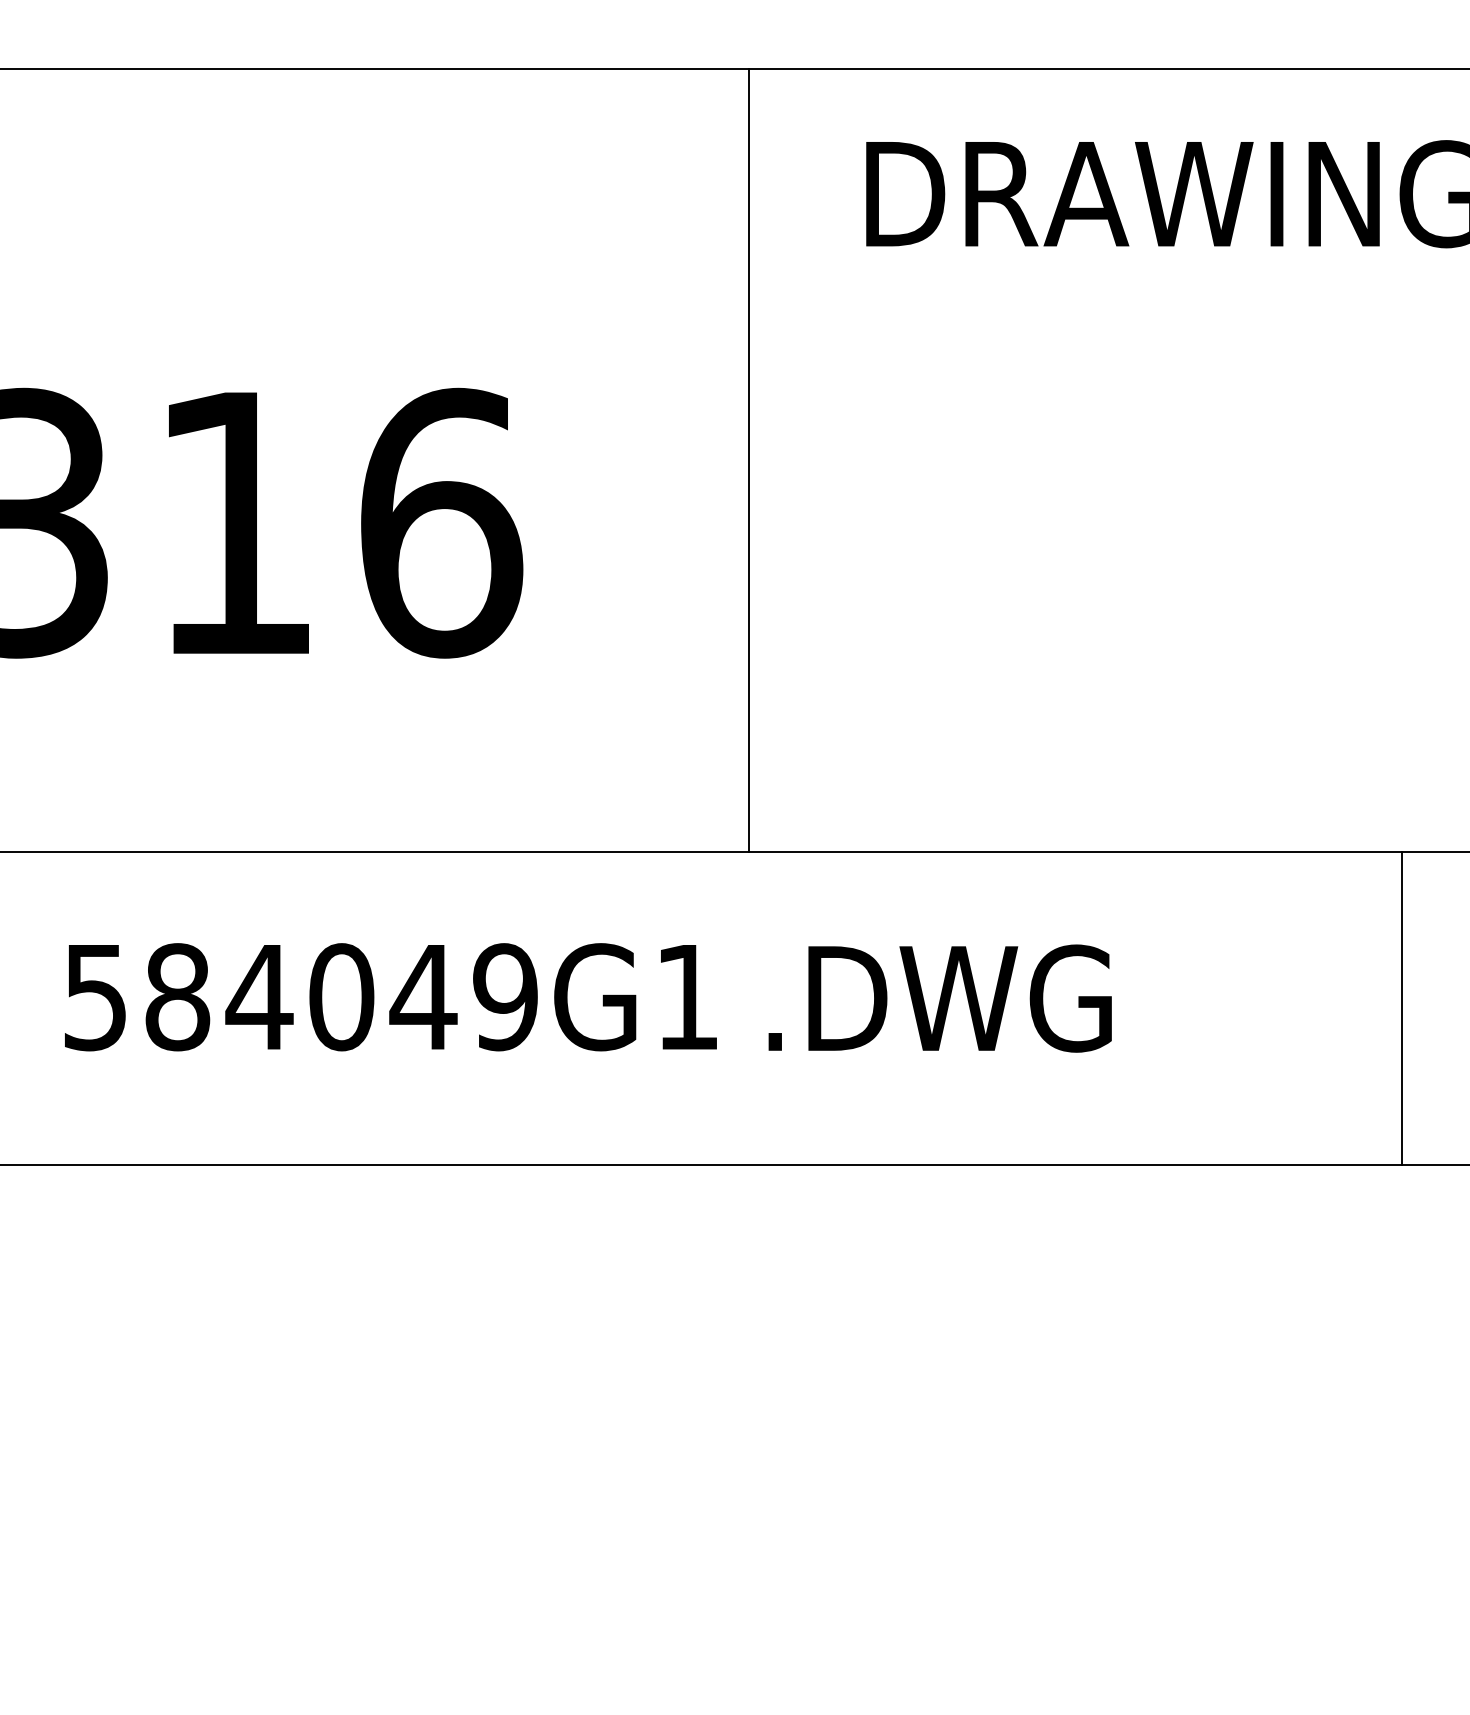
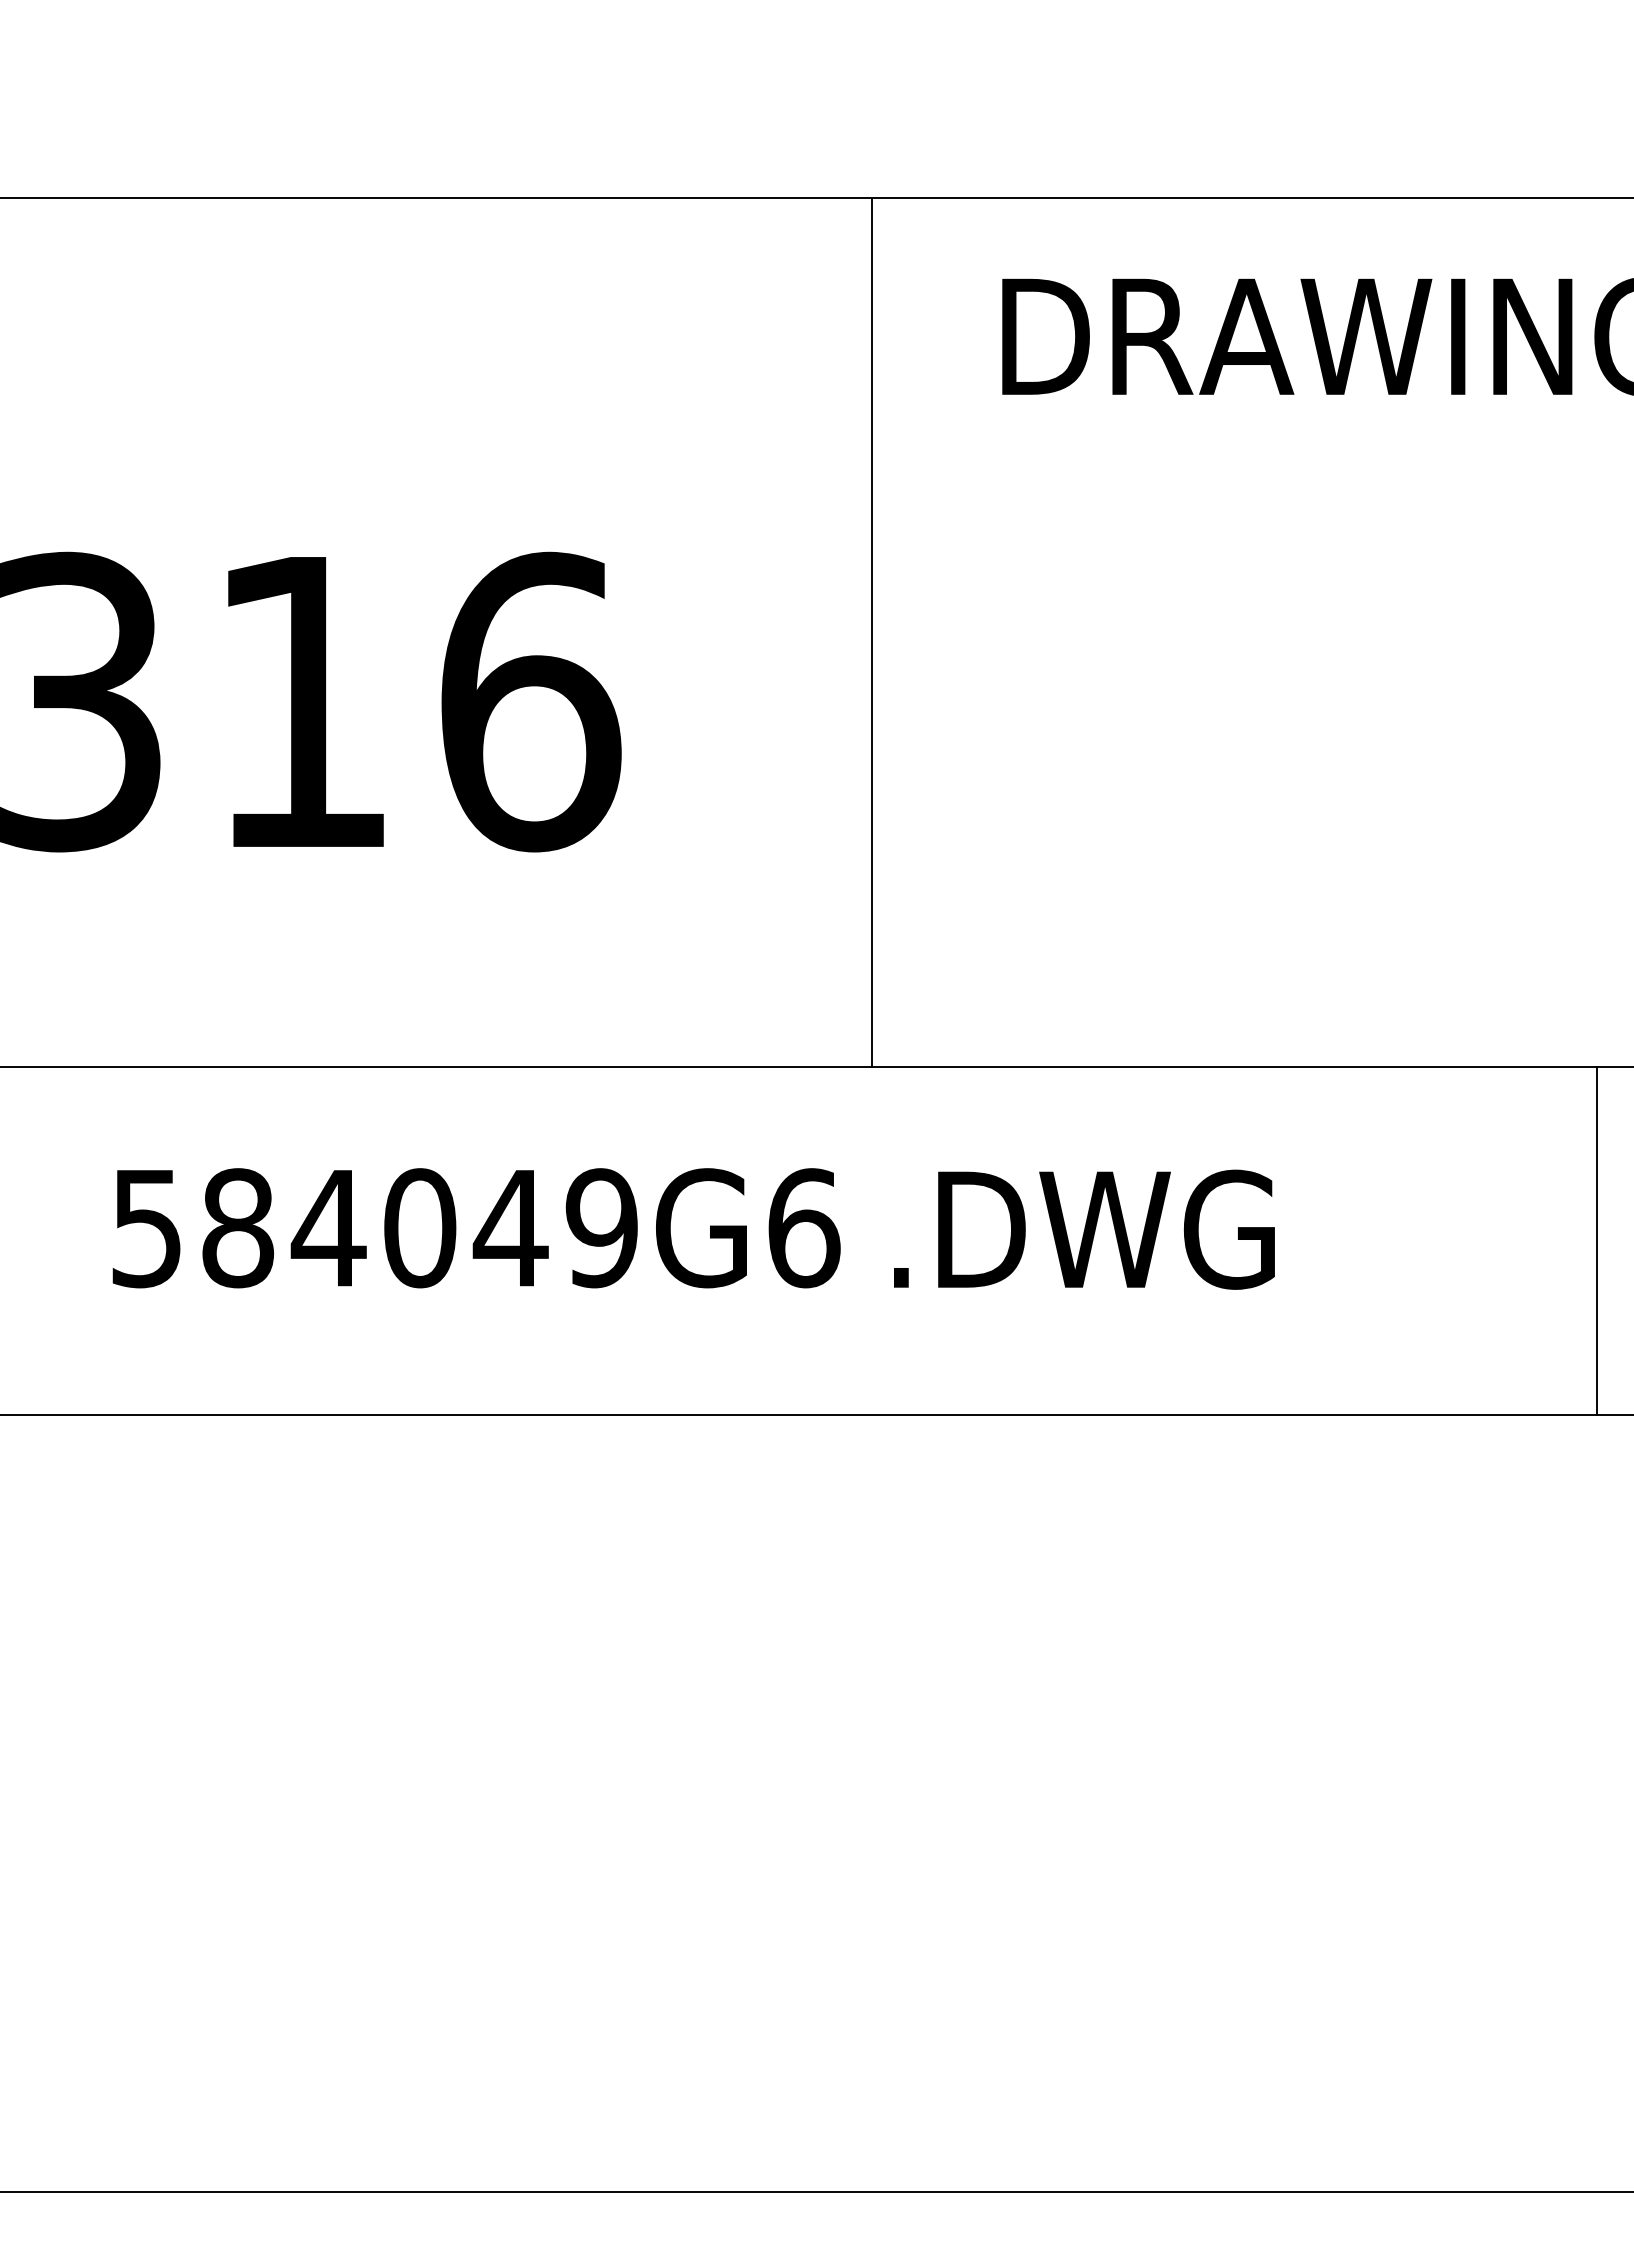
text: (688, 997) -> (804, 1228), 584049G1 -> 584049G6

